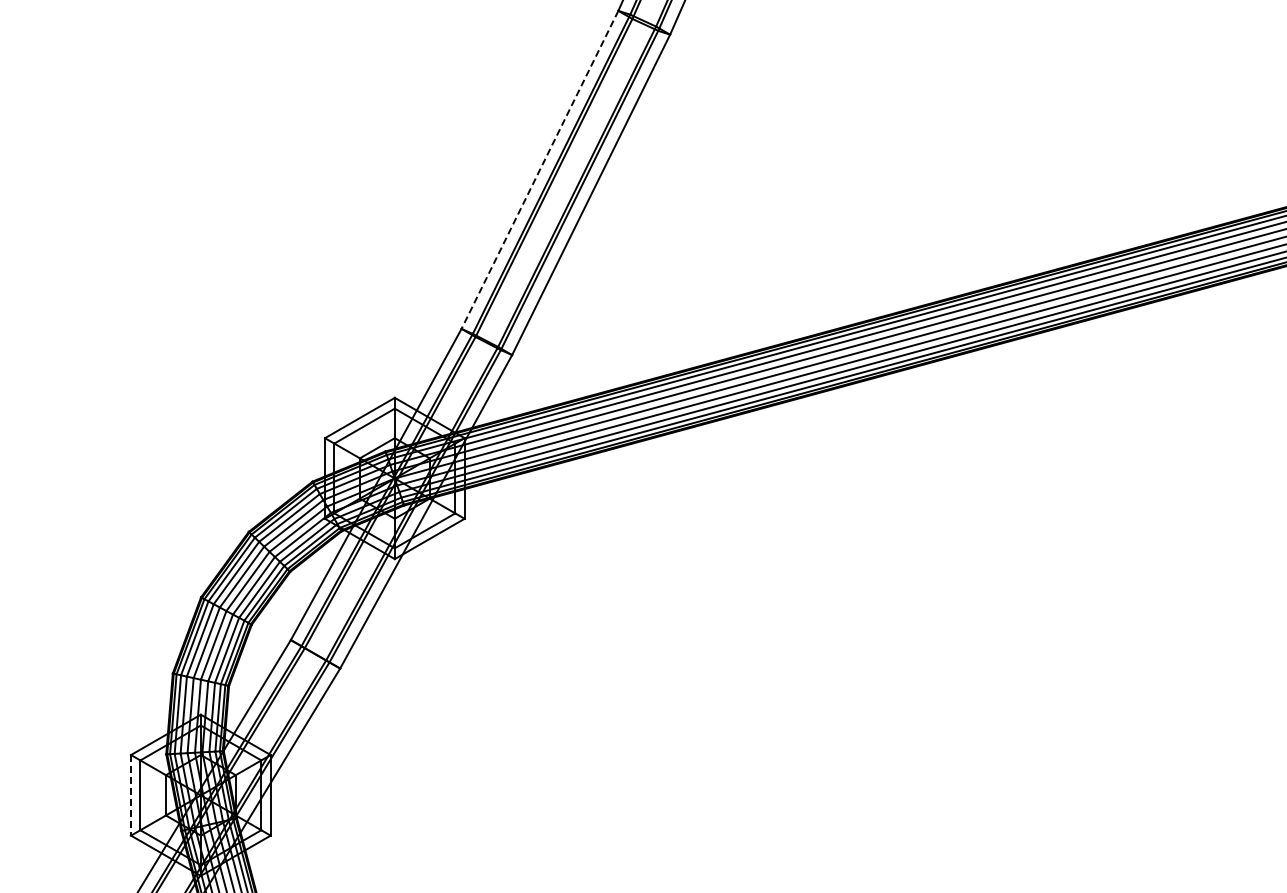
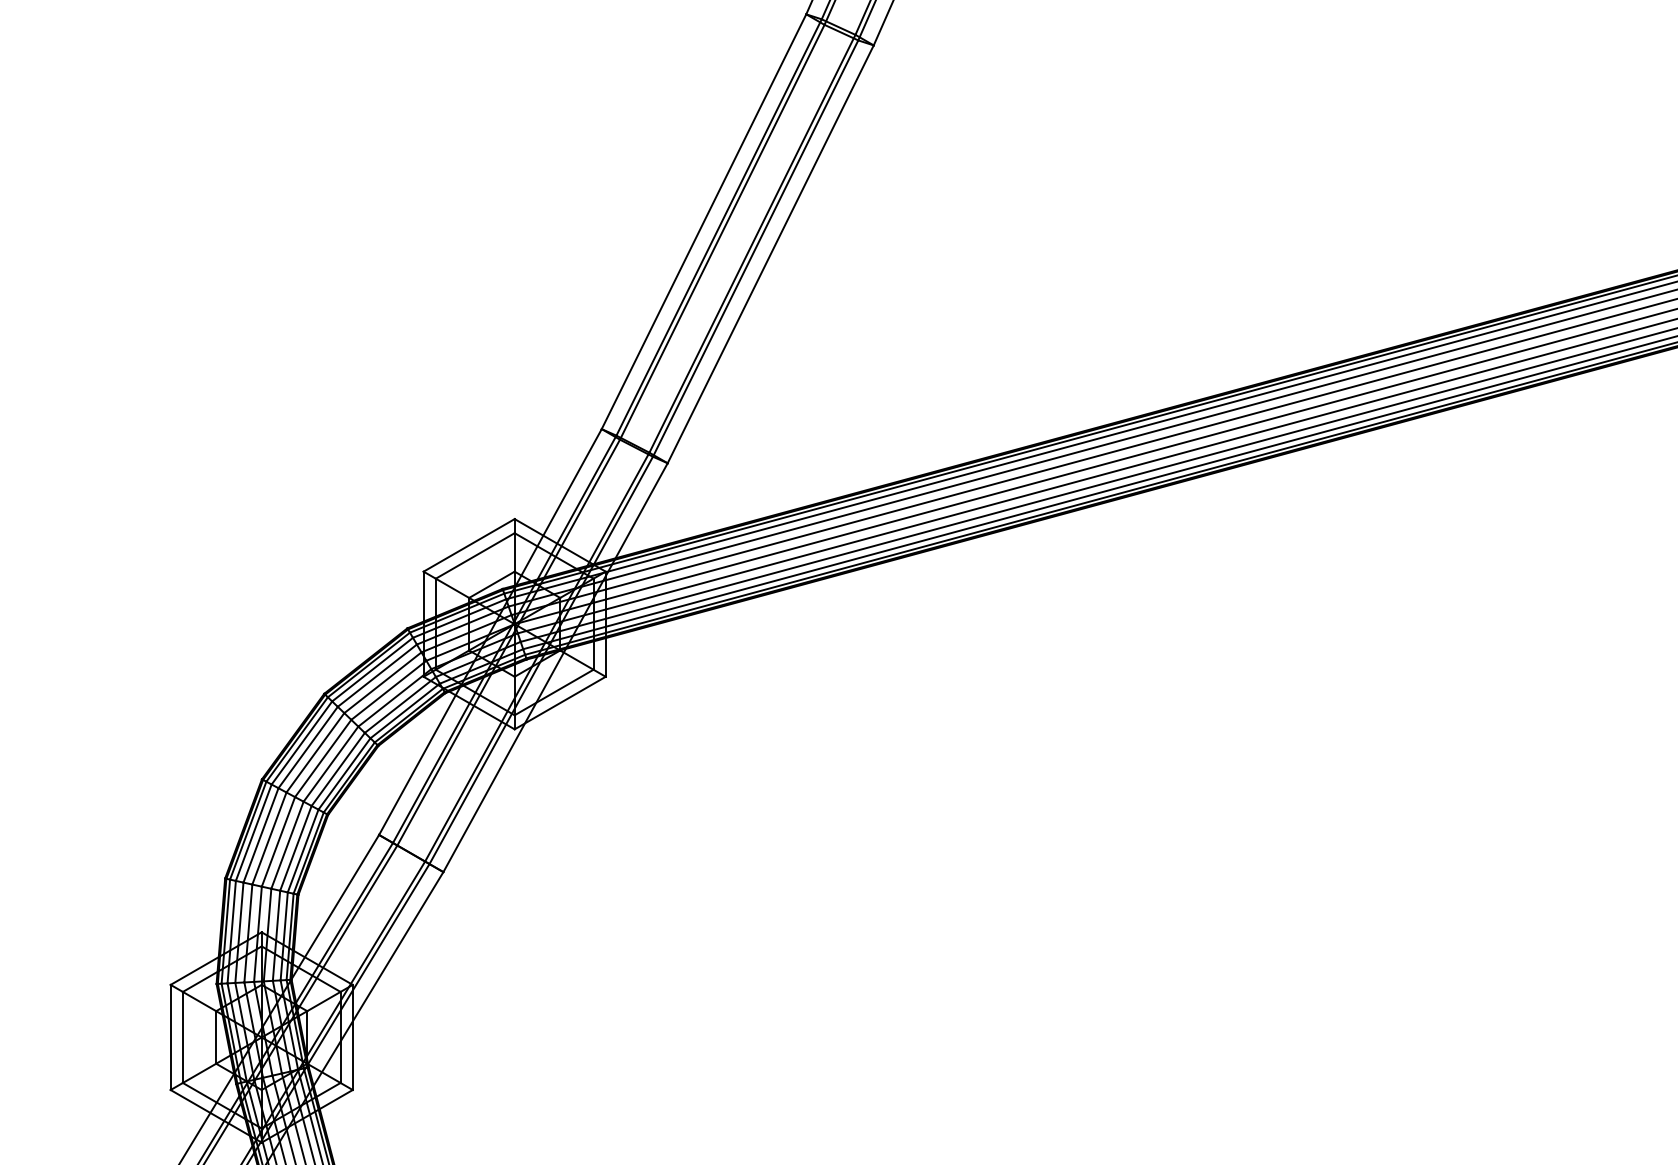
line: (539, 170) -> (703, 222), dashed -> solid
line: (131, 795) -> (171, 1037), dashed -> solid

